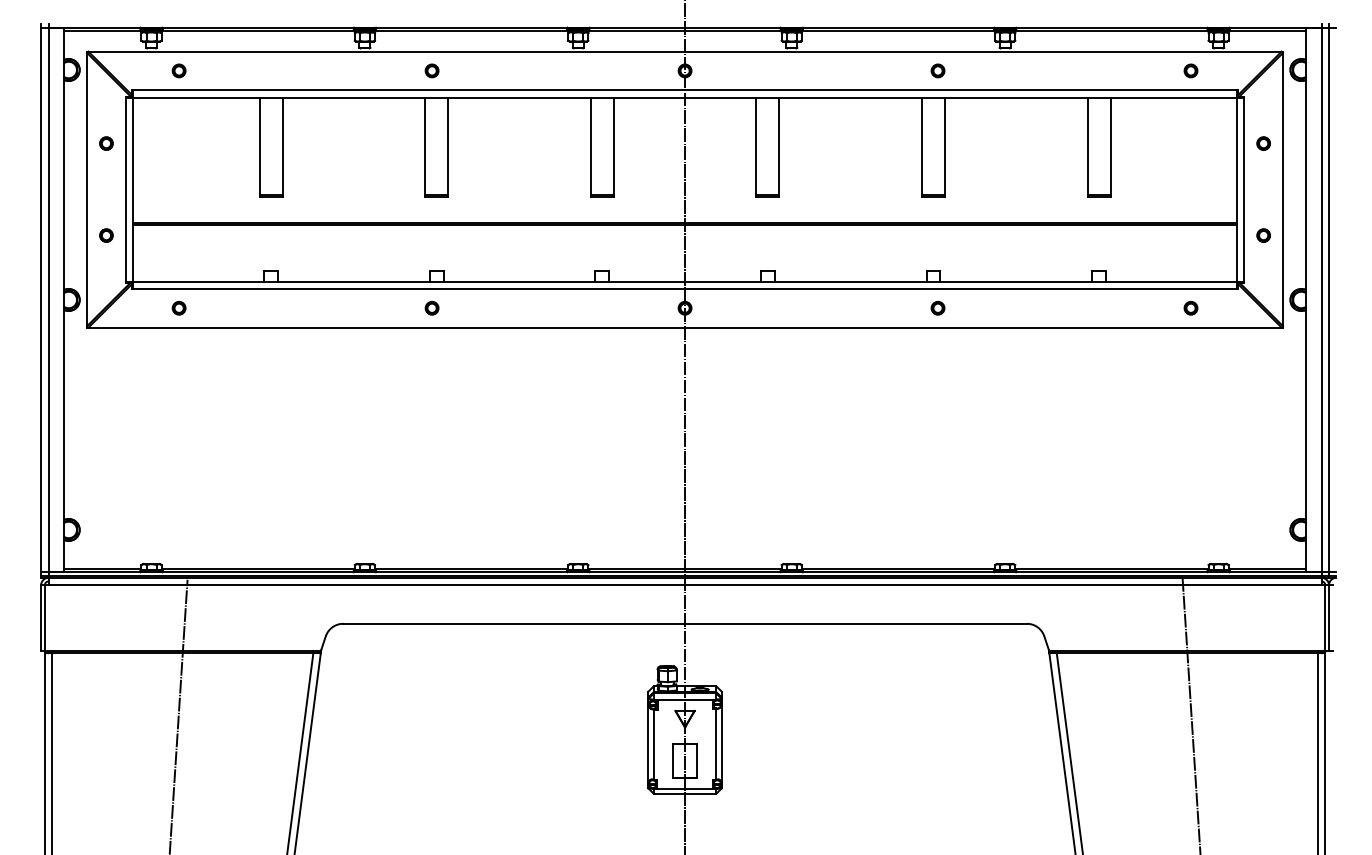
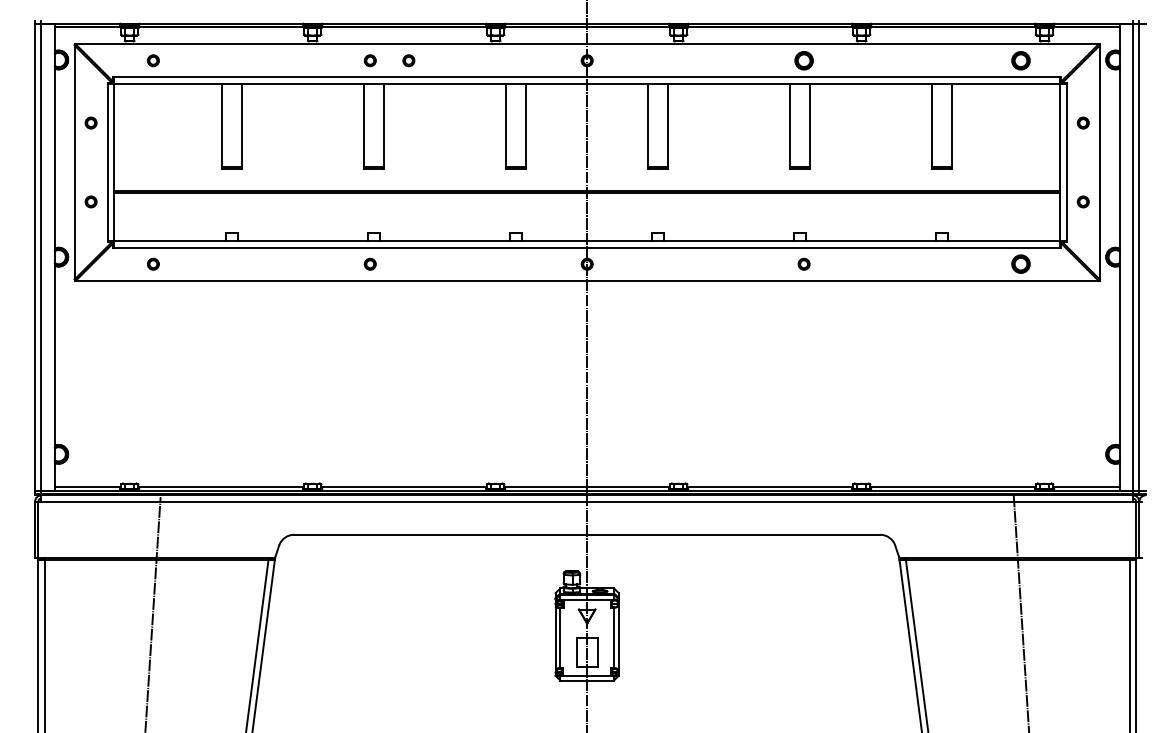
part: (476, 70) -> (408, 60), added
part: (937, 70) -> (803, 60), size x1.6
part: (1190, 70) -> (1020, 60), size x1.6
part: (1190, 308) -> (1020, 264), size x1.6

